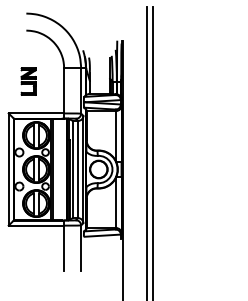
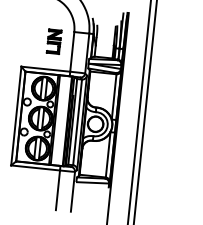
part: (28, 81) -> (54, 41), moved

